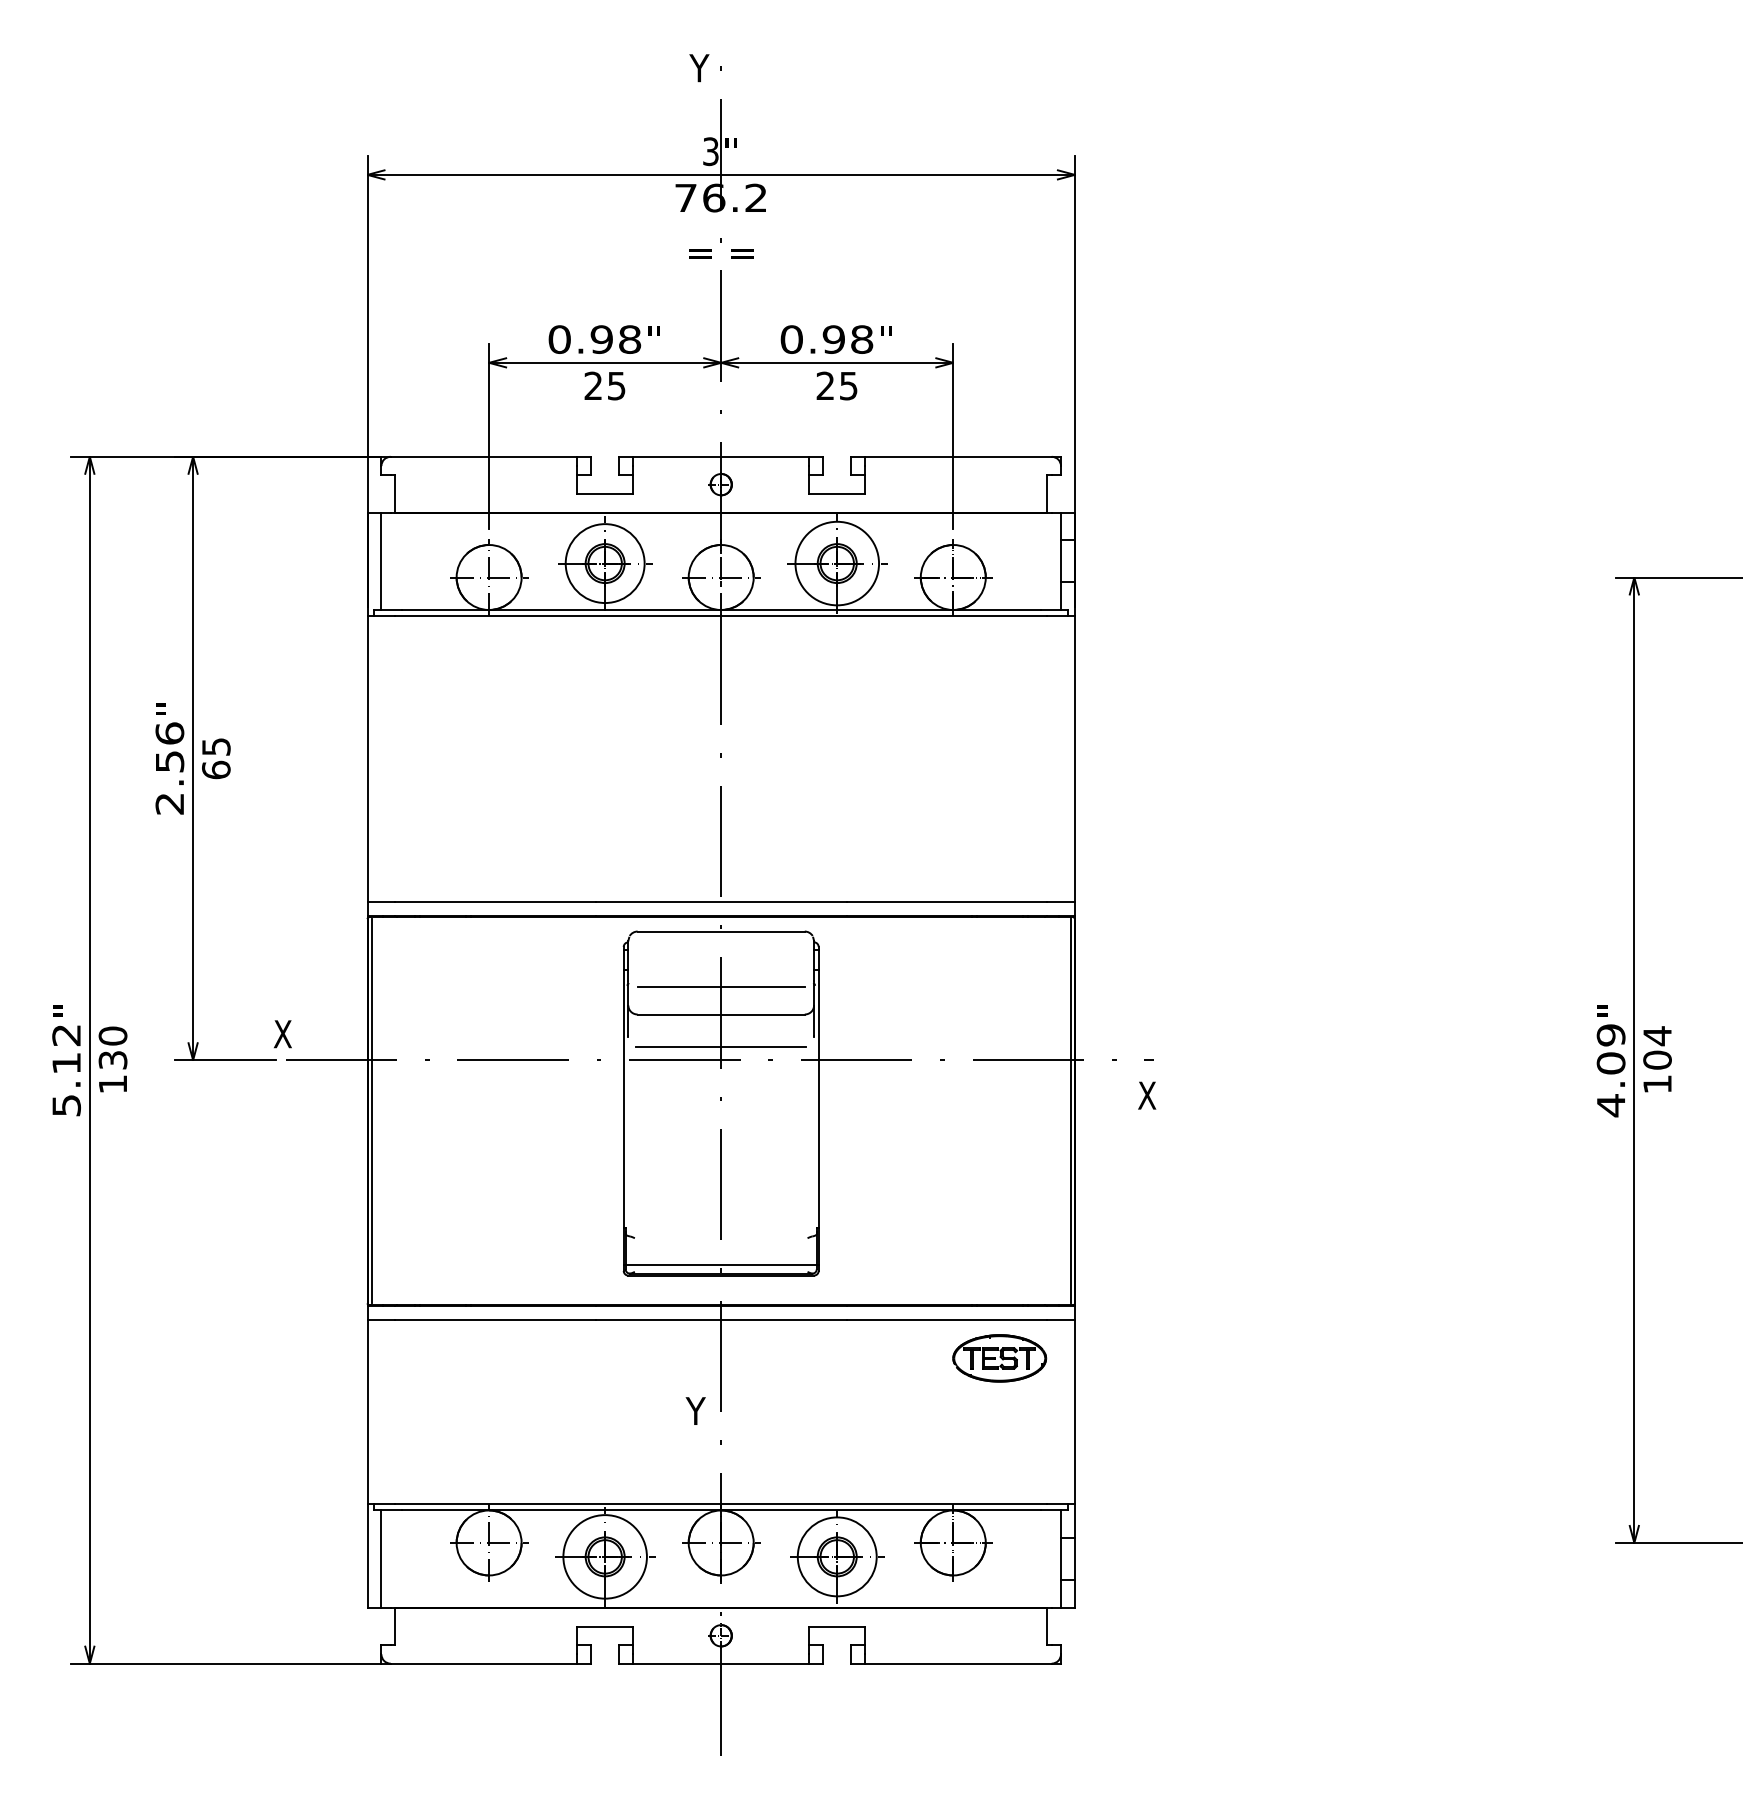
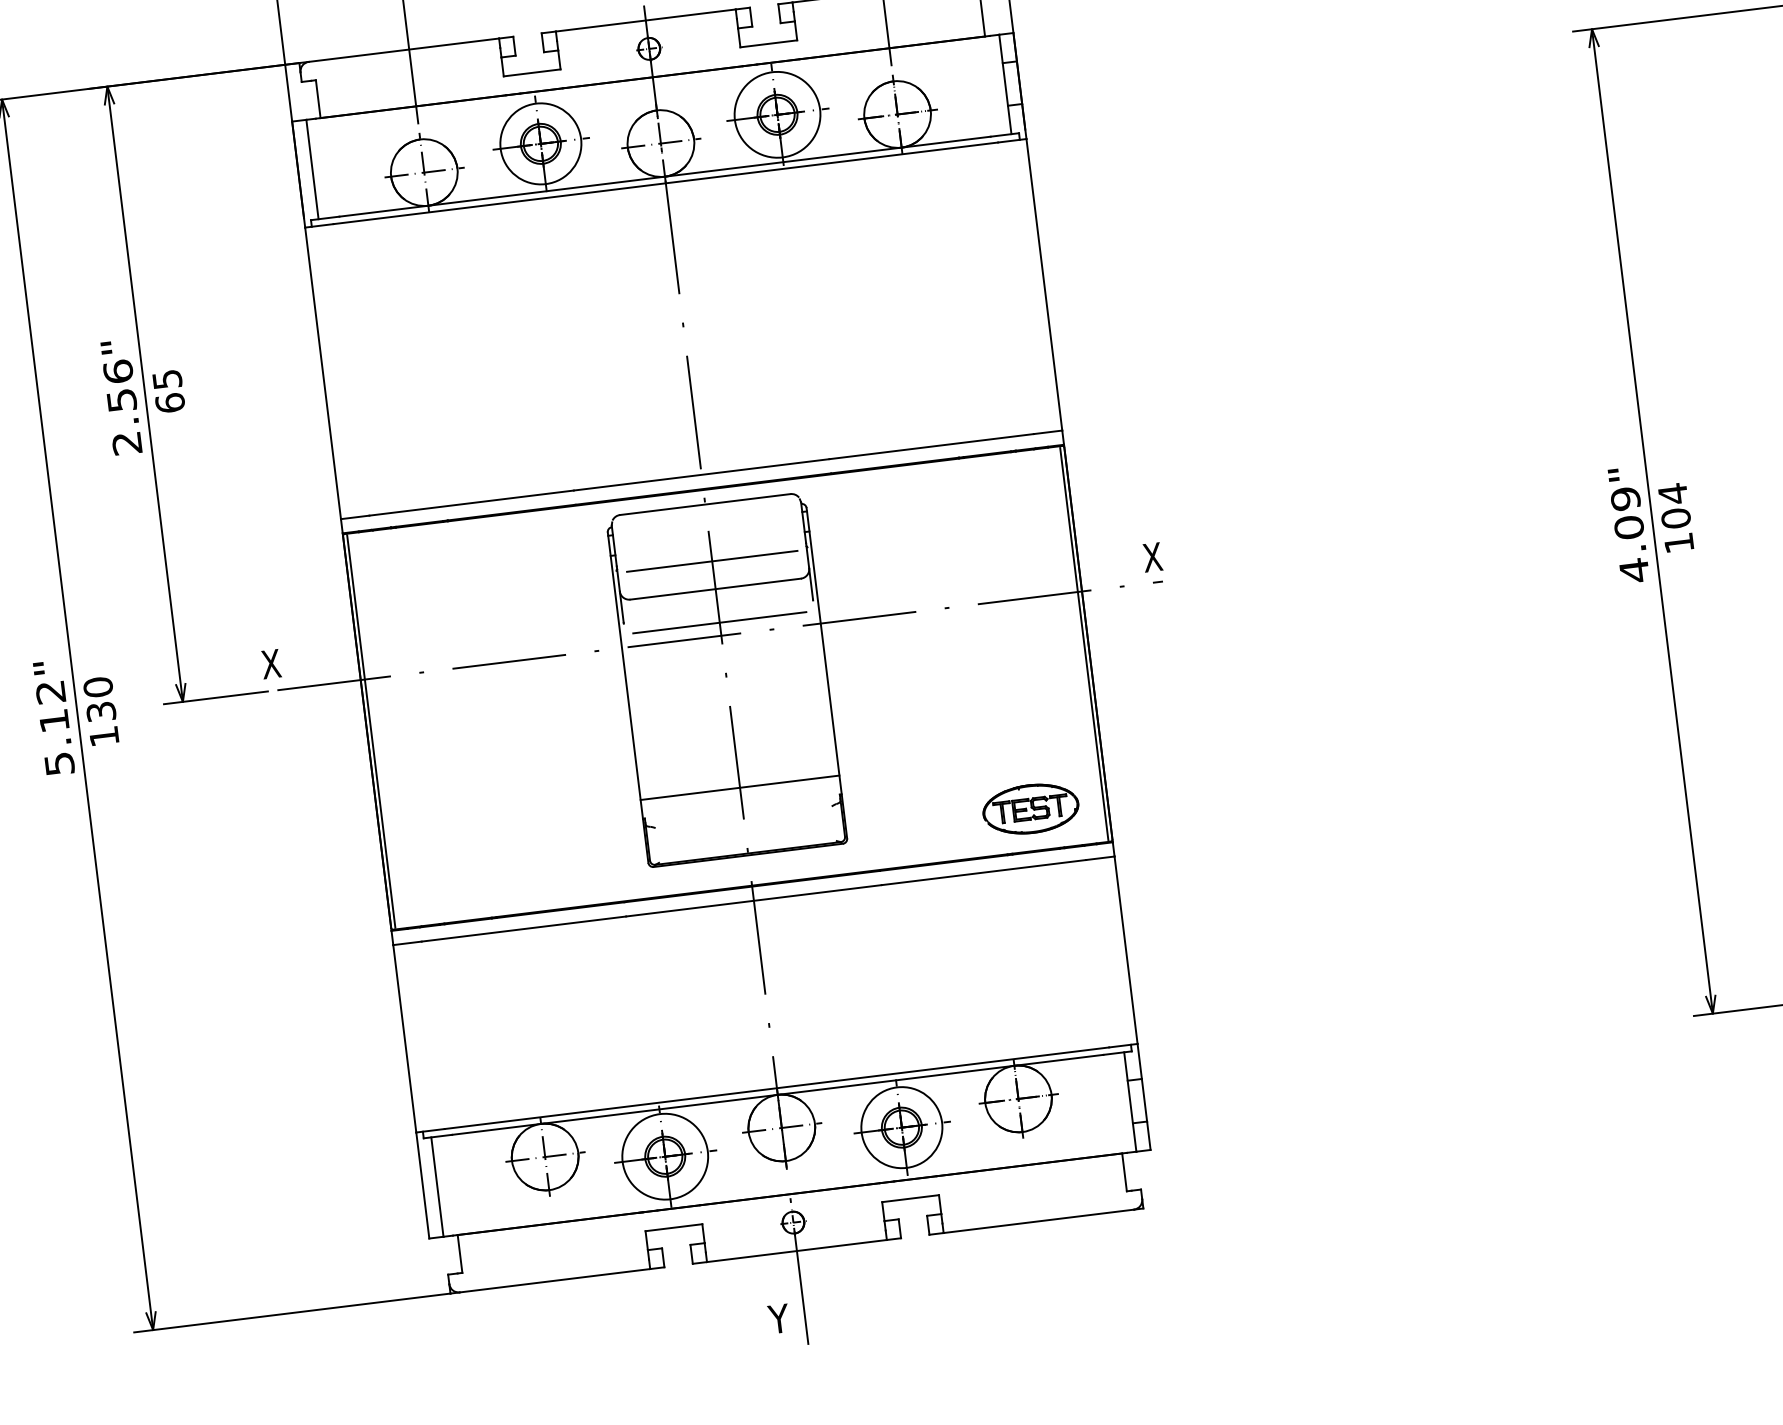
text: (1147, 1095) -> (1152, 557), moved
line: (720, 1265) -> (739, 788), moved
part: (999, 1358) -> (1030, 809), moved
text: (695, 1410) -> (778, 1318), moved

